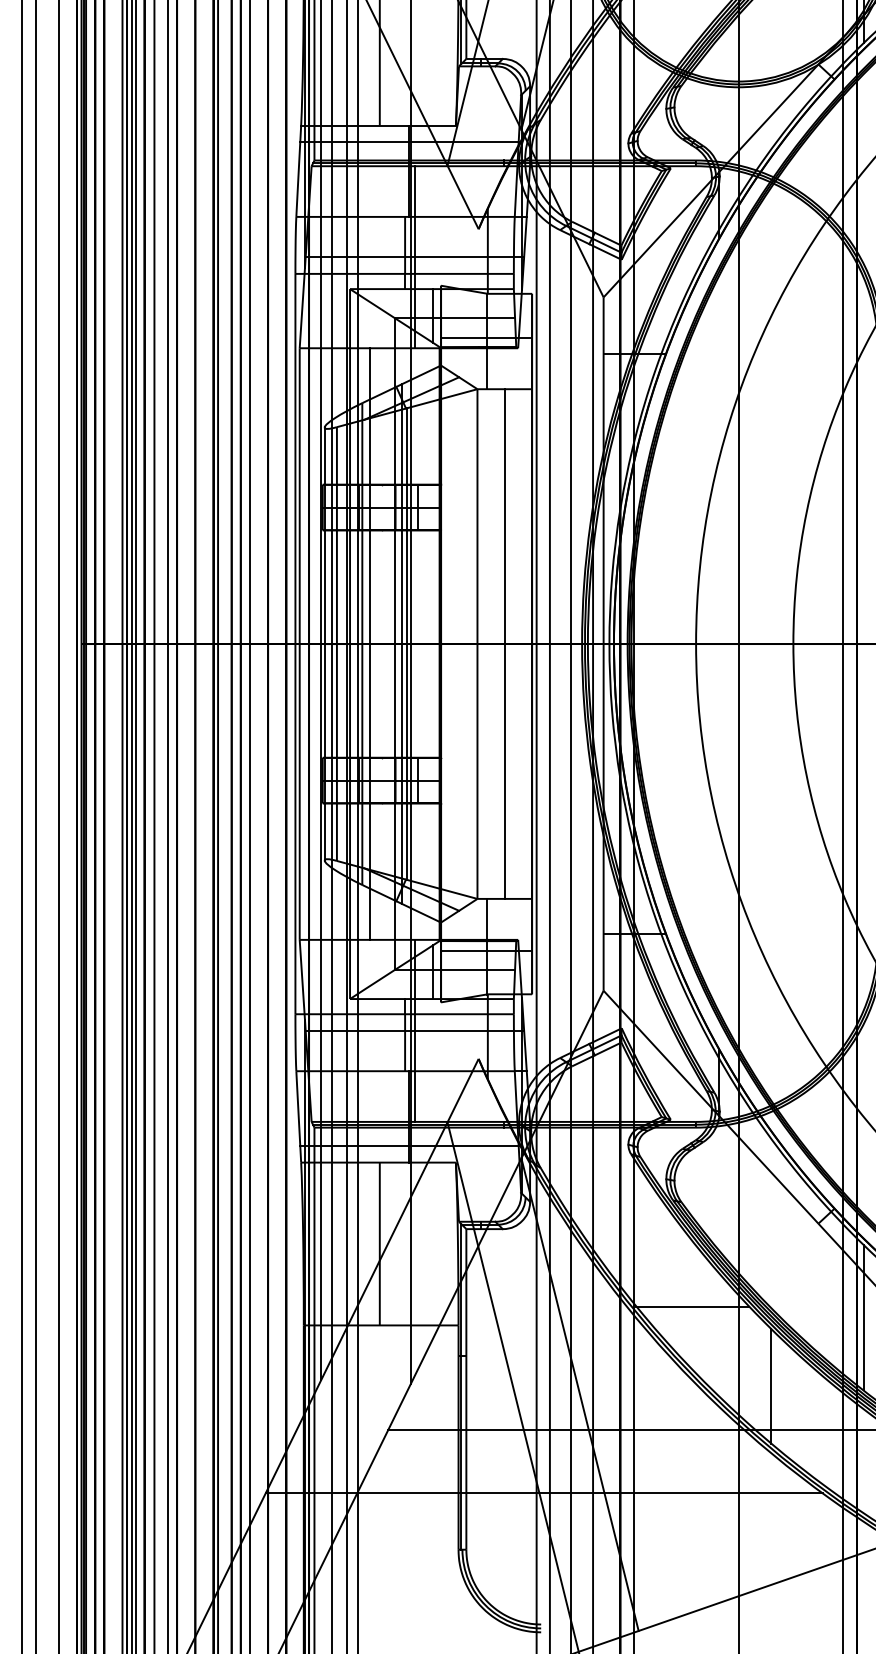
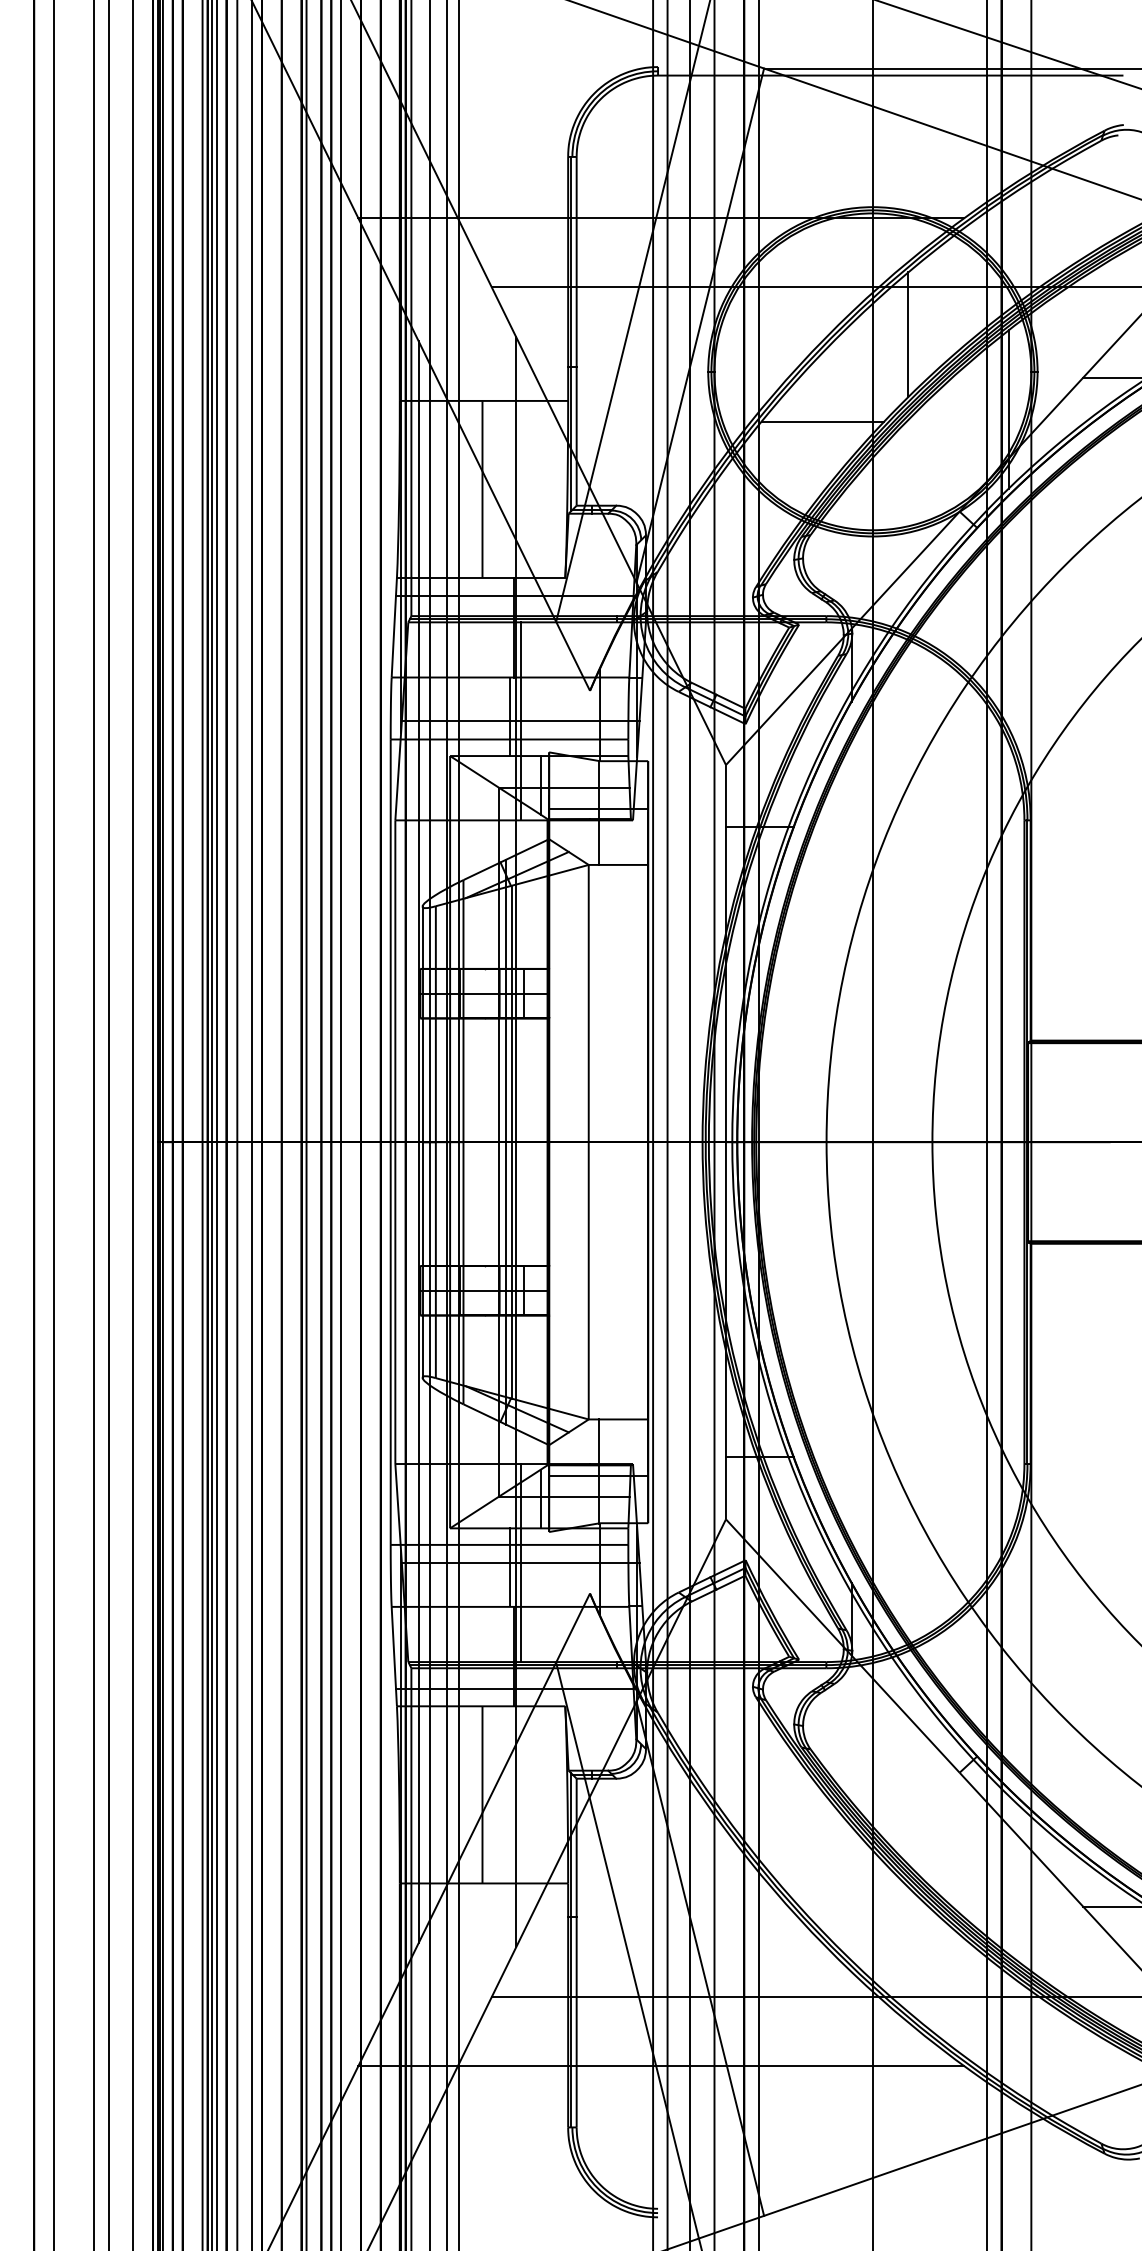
line: (504, 643) -> (618, 1141), removed
line: (370, 644) -> (472, 1142), removed
line: (692, 1306) -> (822, 1862), removed
line: (863, 1317) -> (1008, 1874), removed
line: (771, 1386) -> (908, 1949), removed

